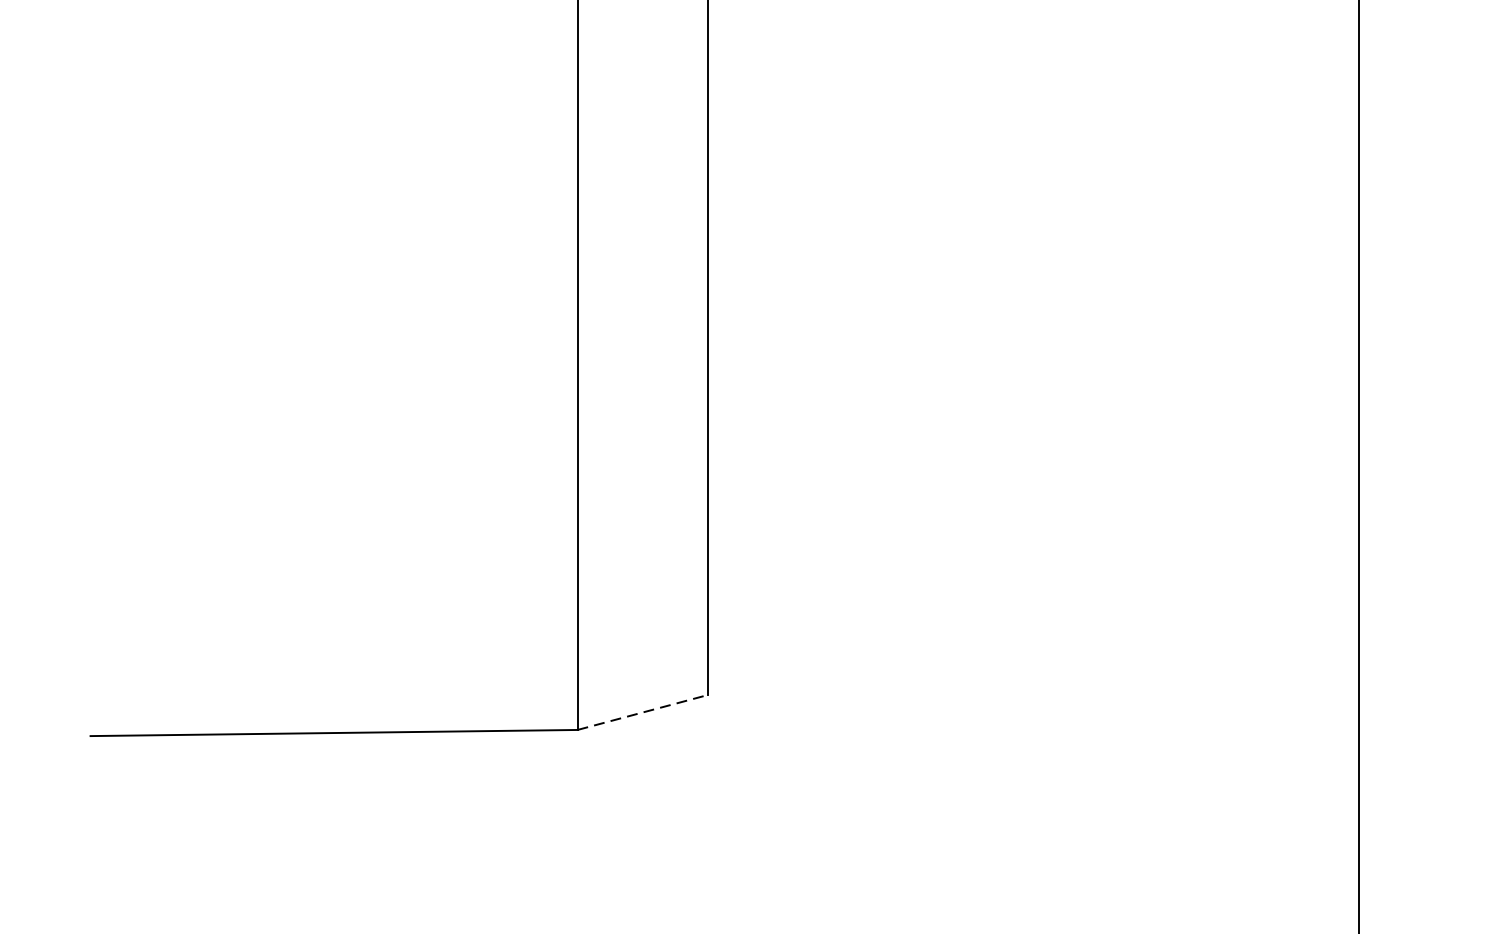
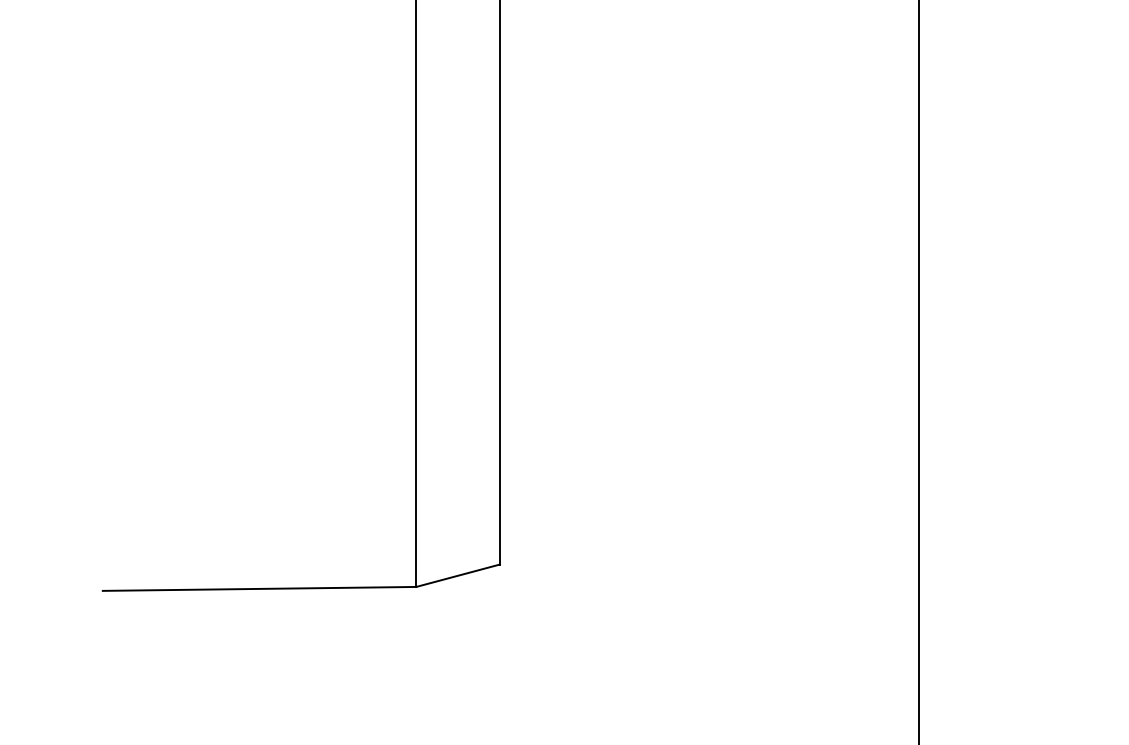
line: (643, 712) -> (458, 575), dashed -> solid

